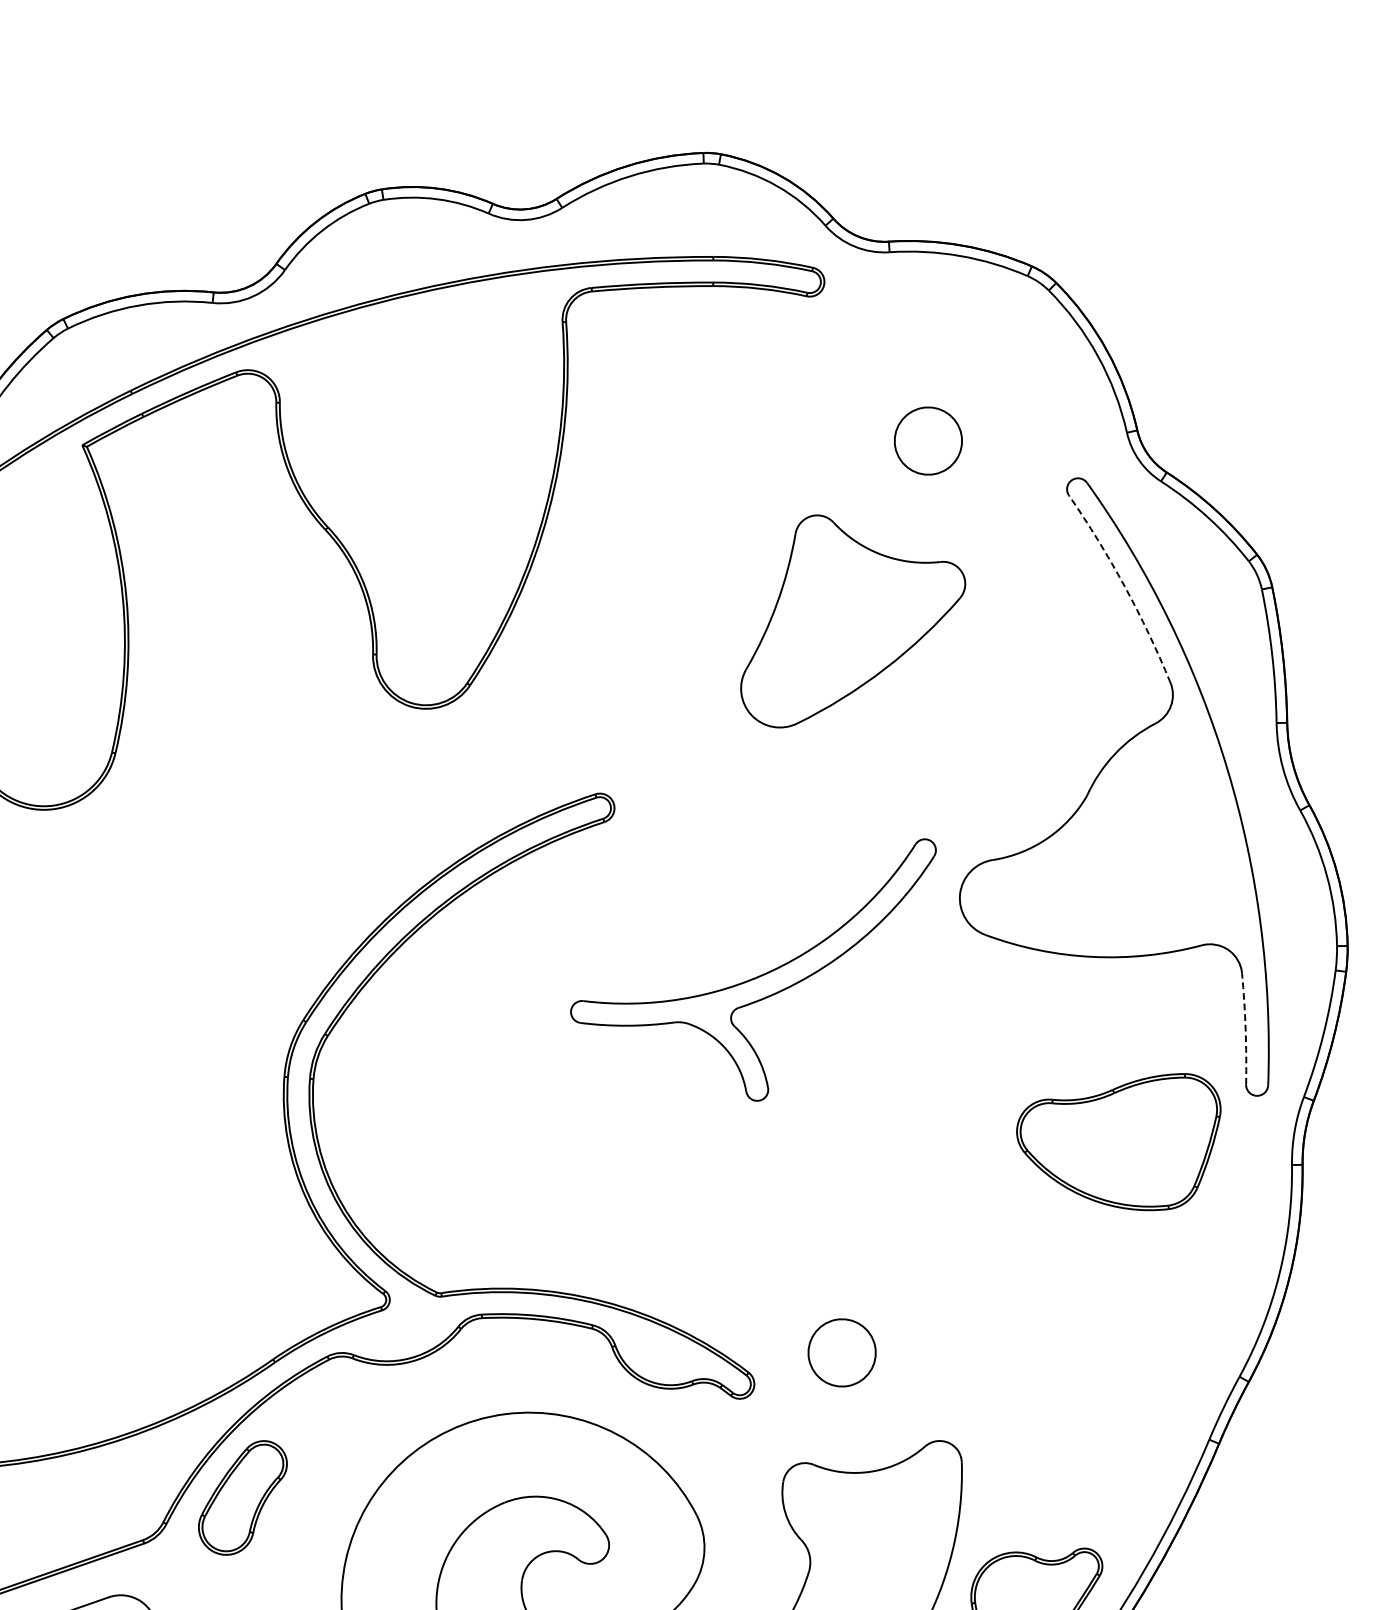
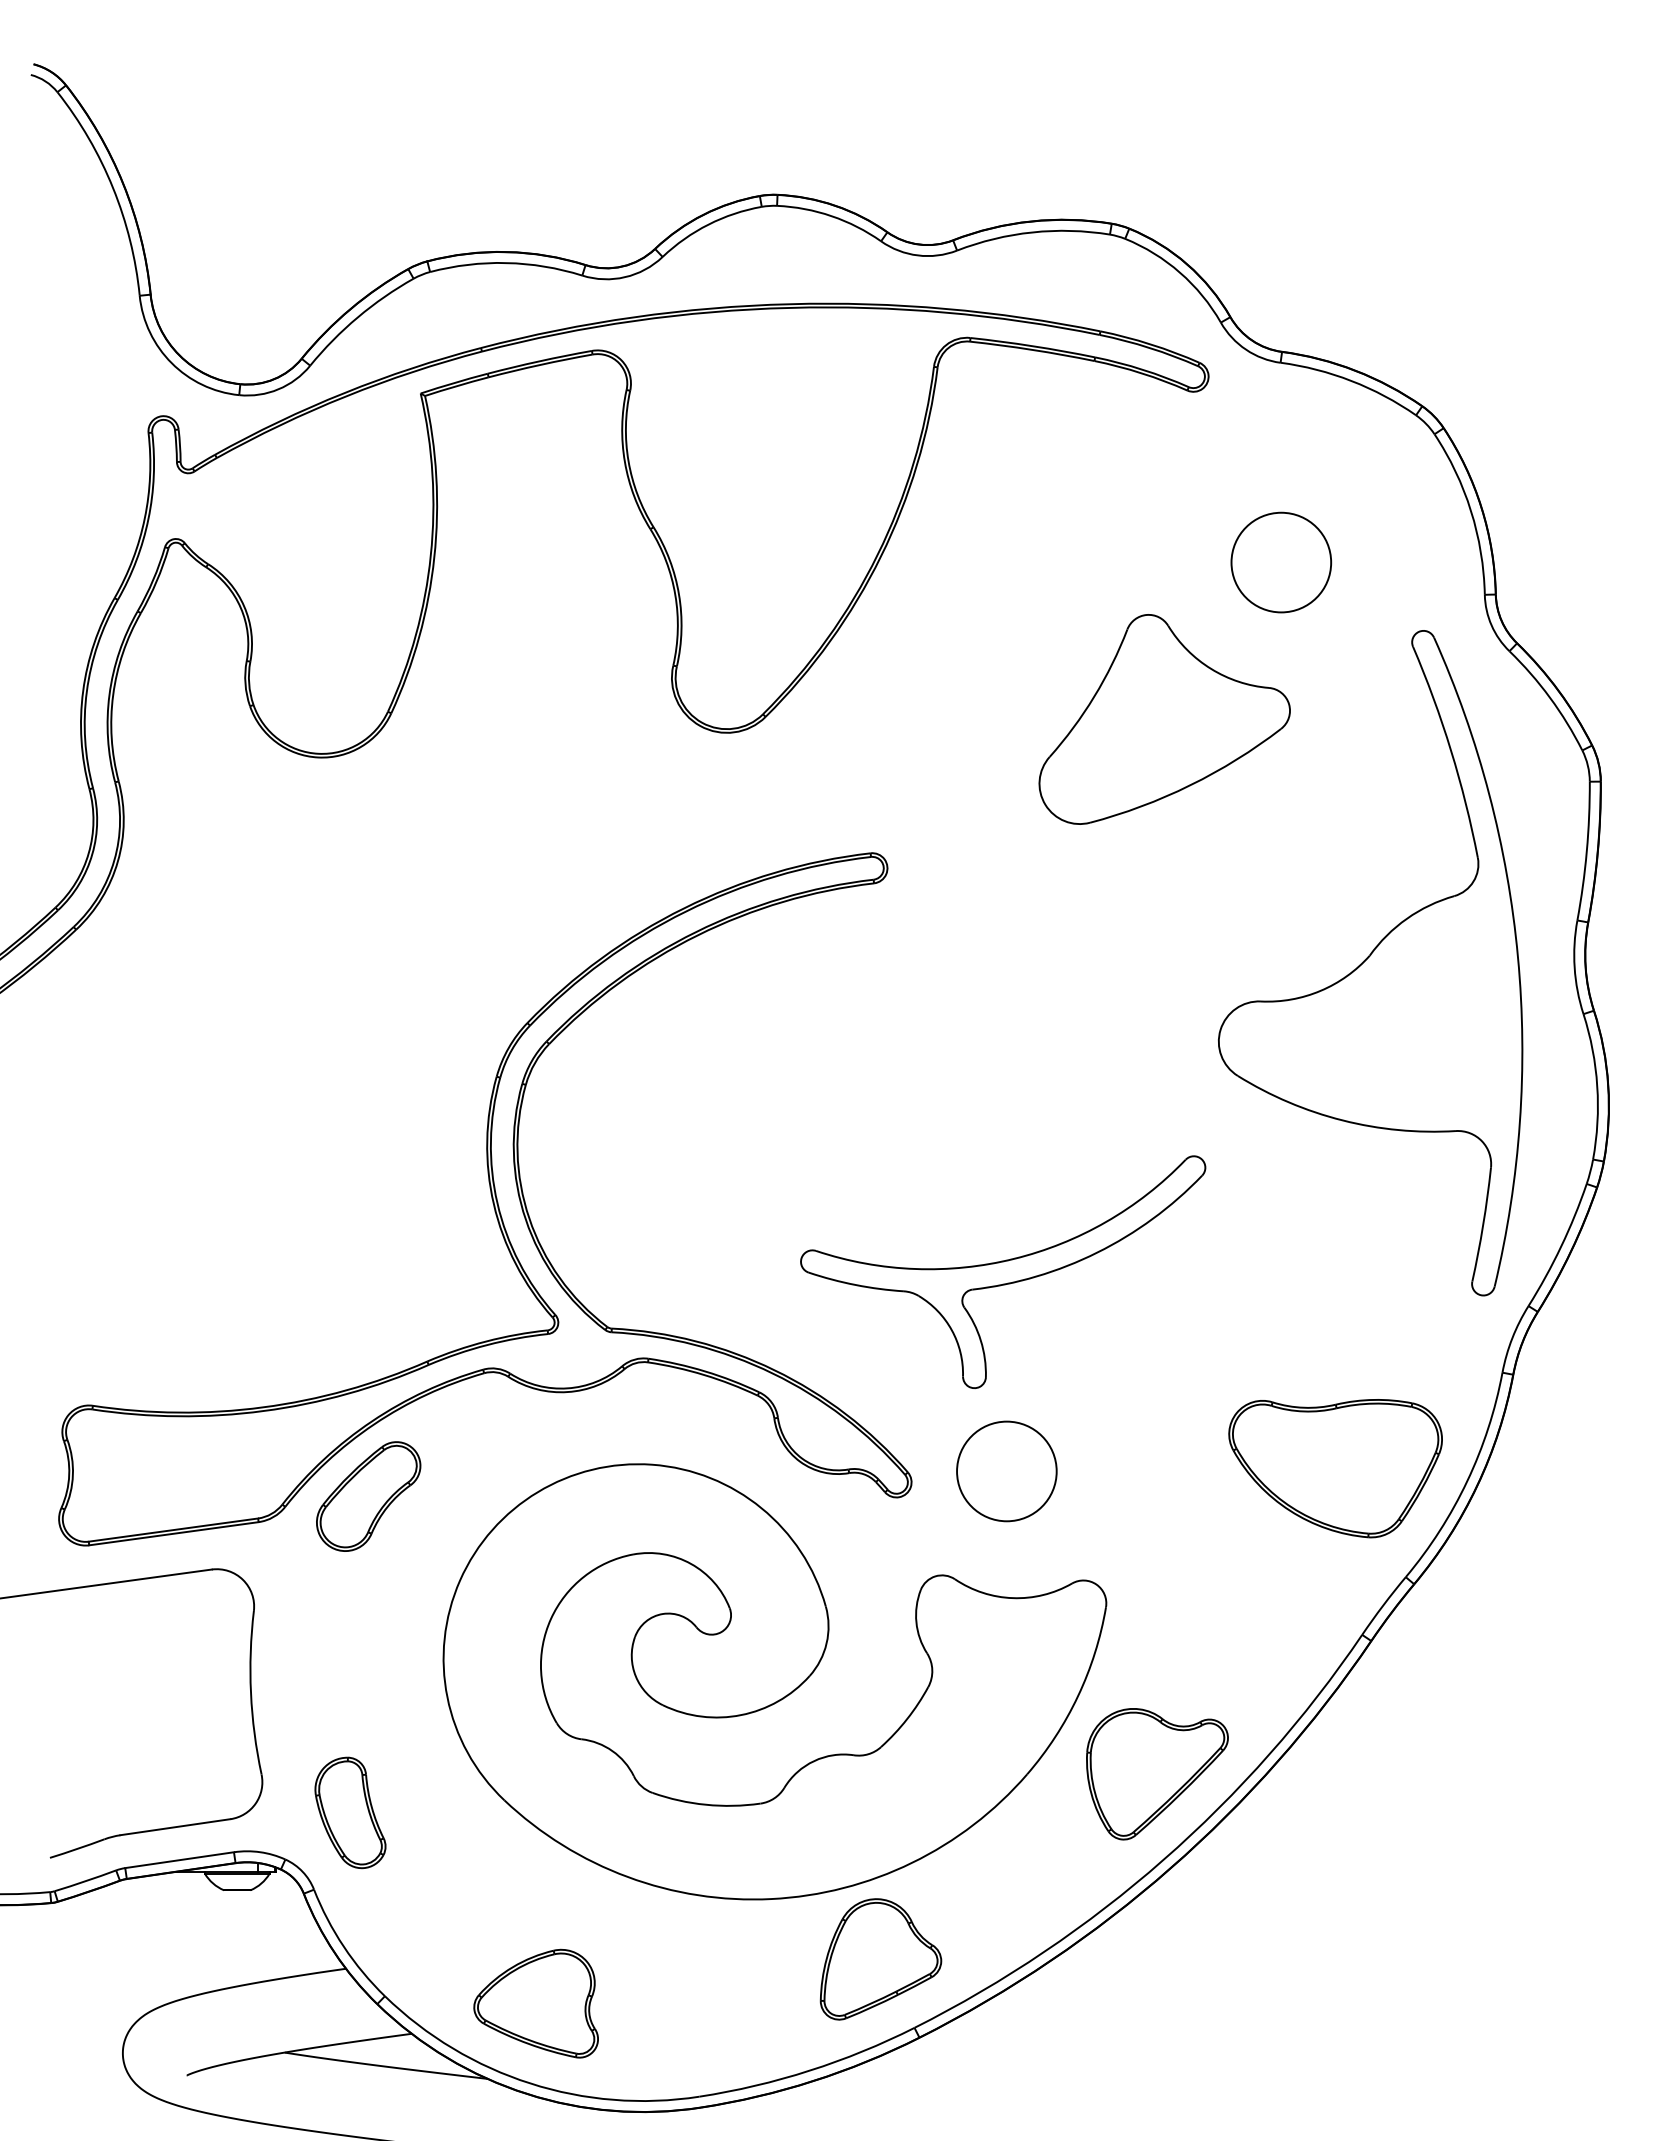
circle: (928, 440) -> (1281, 562), size x1.43
arc: (1125, 586) -> (1451, 750), dashed -> solid
part: (764, 984) -> (1003, 1271), moved
arc: (1245, 1028) -> (1483, 1224), dashed -> solid
part: (1124, 1150) -> (1335, 1468), moved
circle: (841, 1353) -> (1006, 1471), size x1.43

